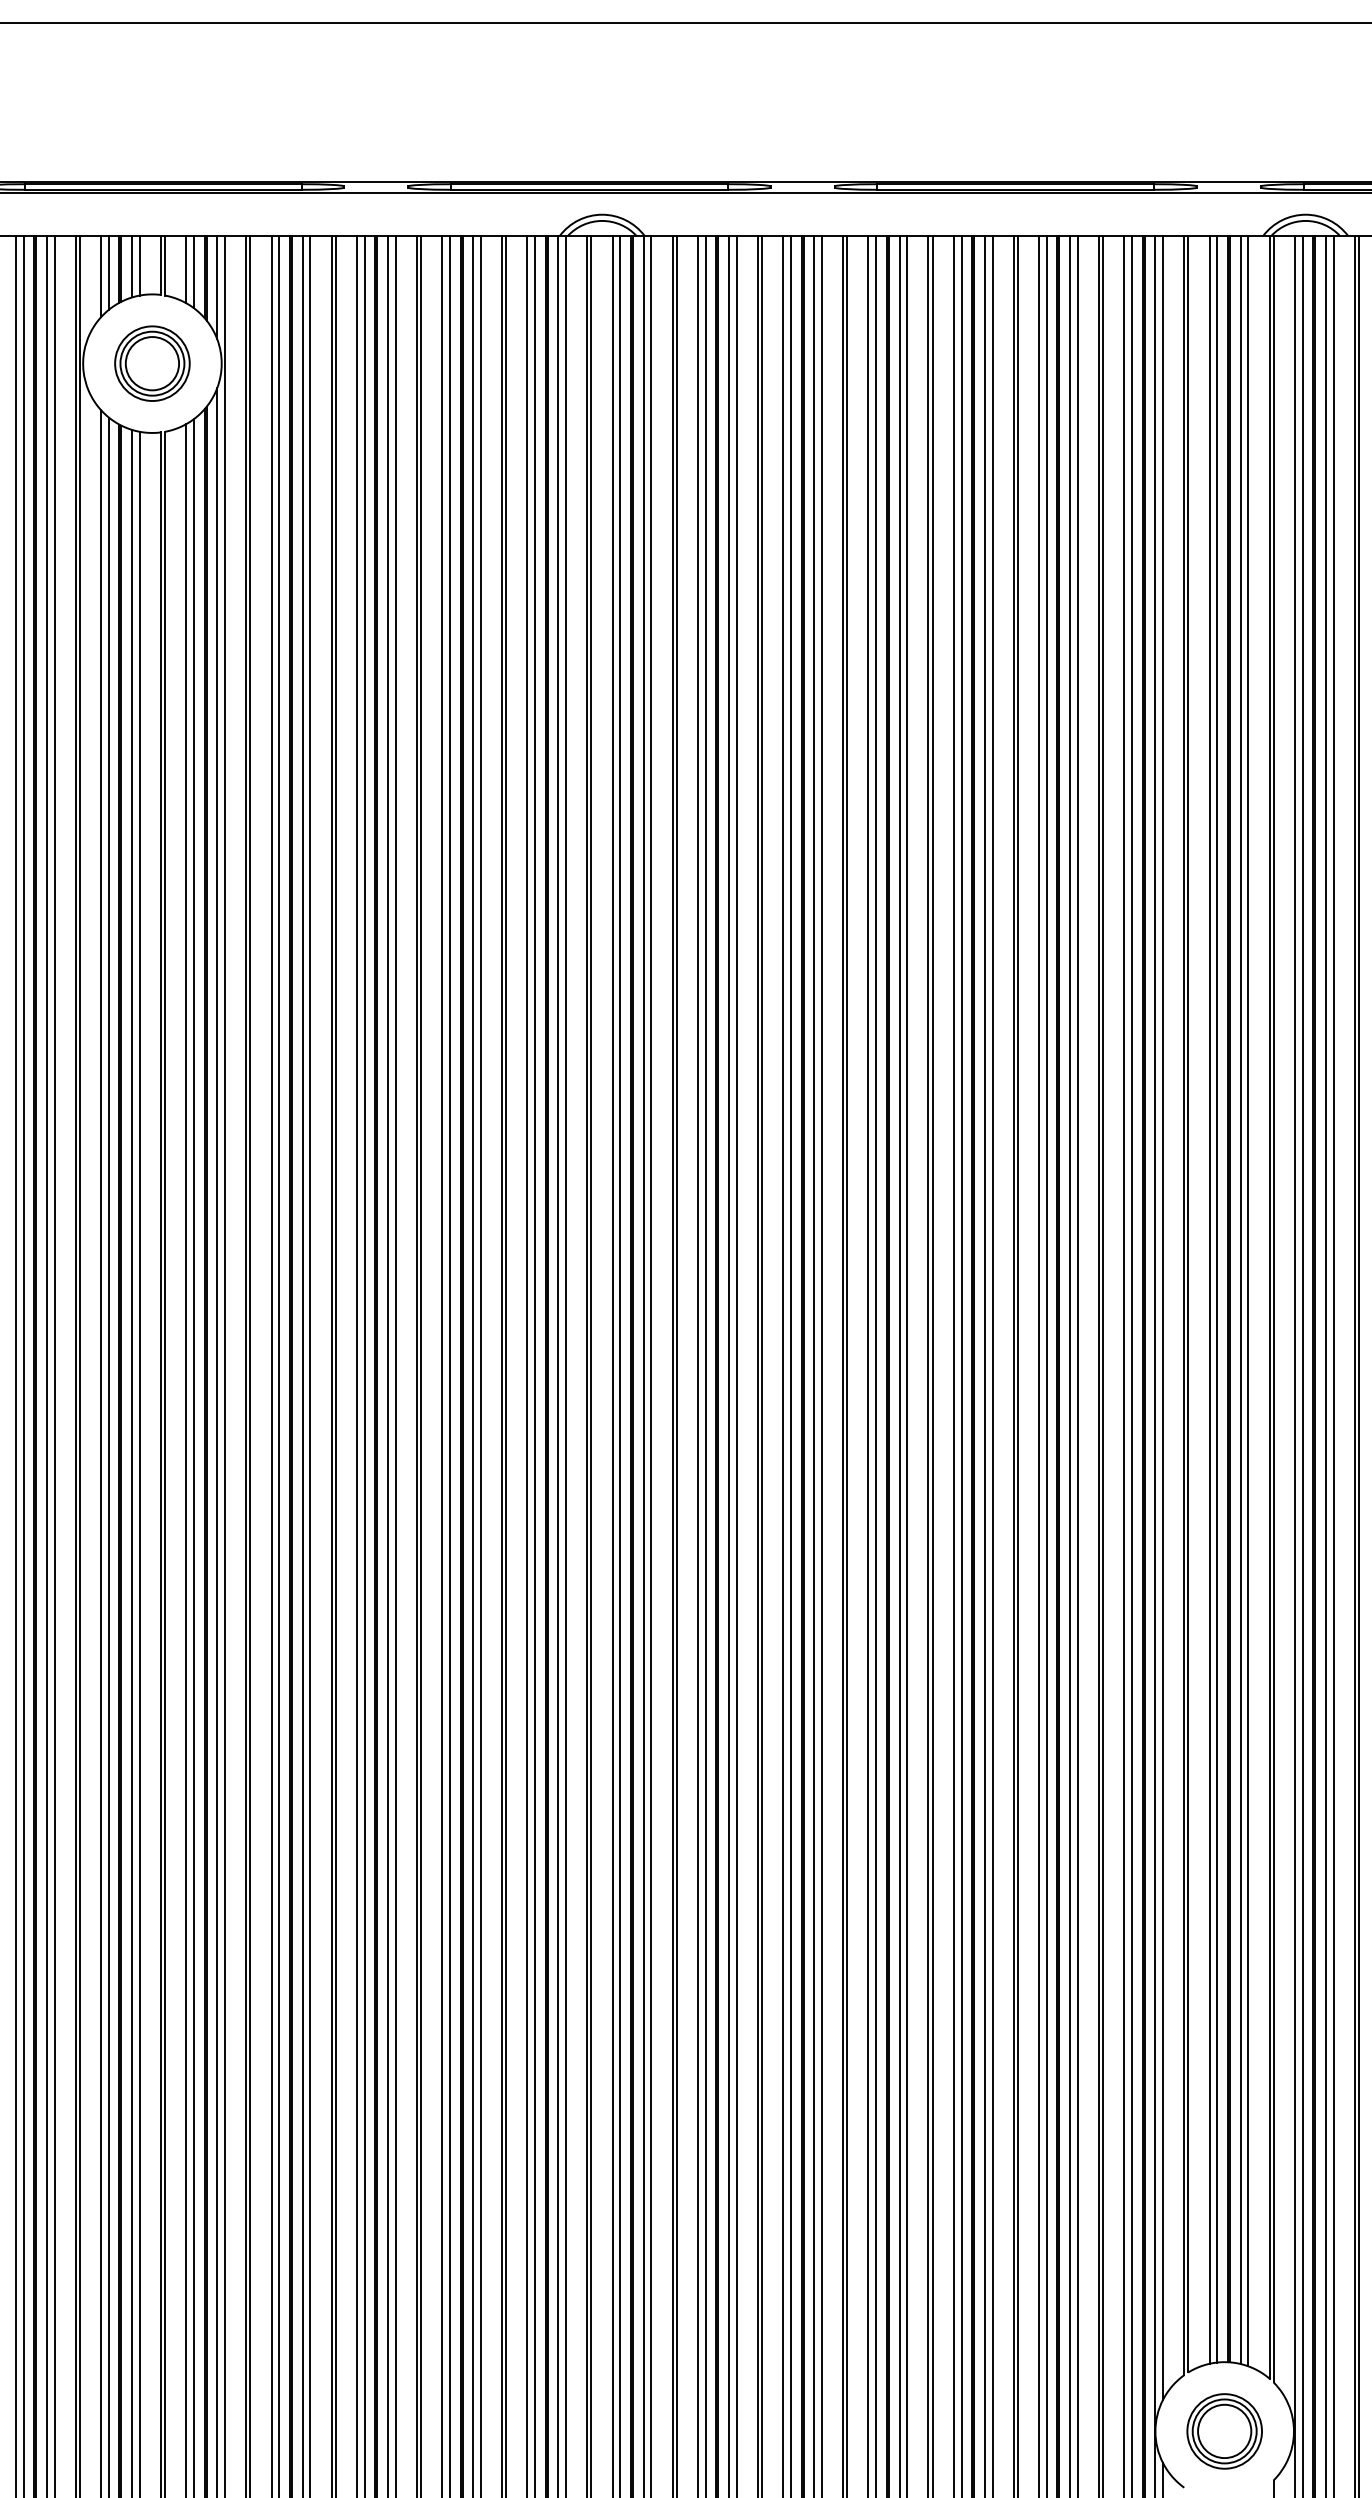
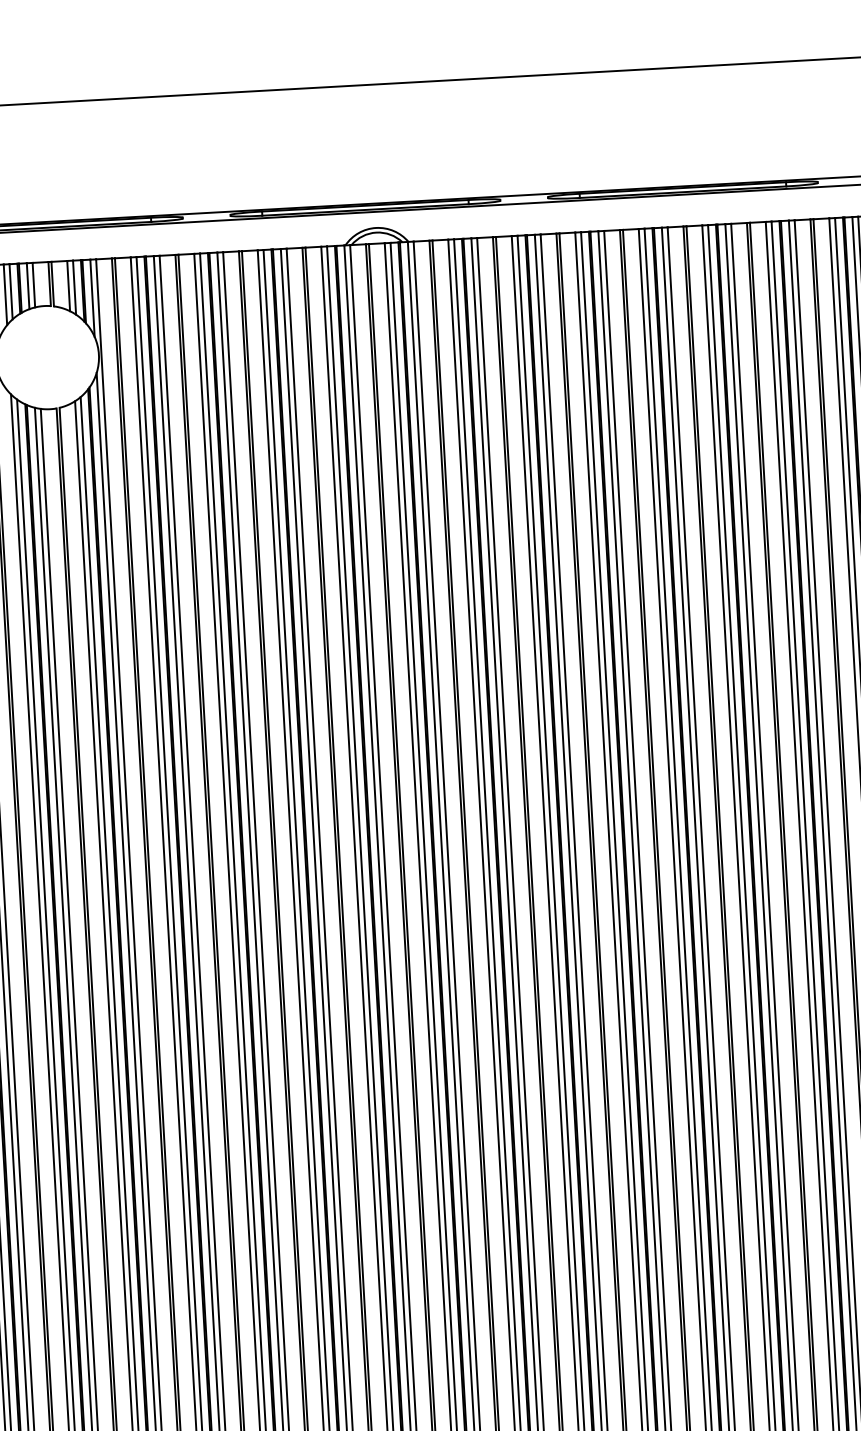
part: (152, 363) -> (47, 357), removed

